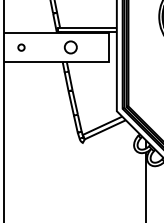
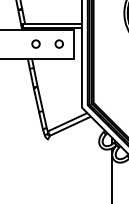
circle: (70, 47) -> (35, 43), size x0.62
circle: (93, 47) -> (58, 43), added

